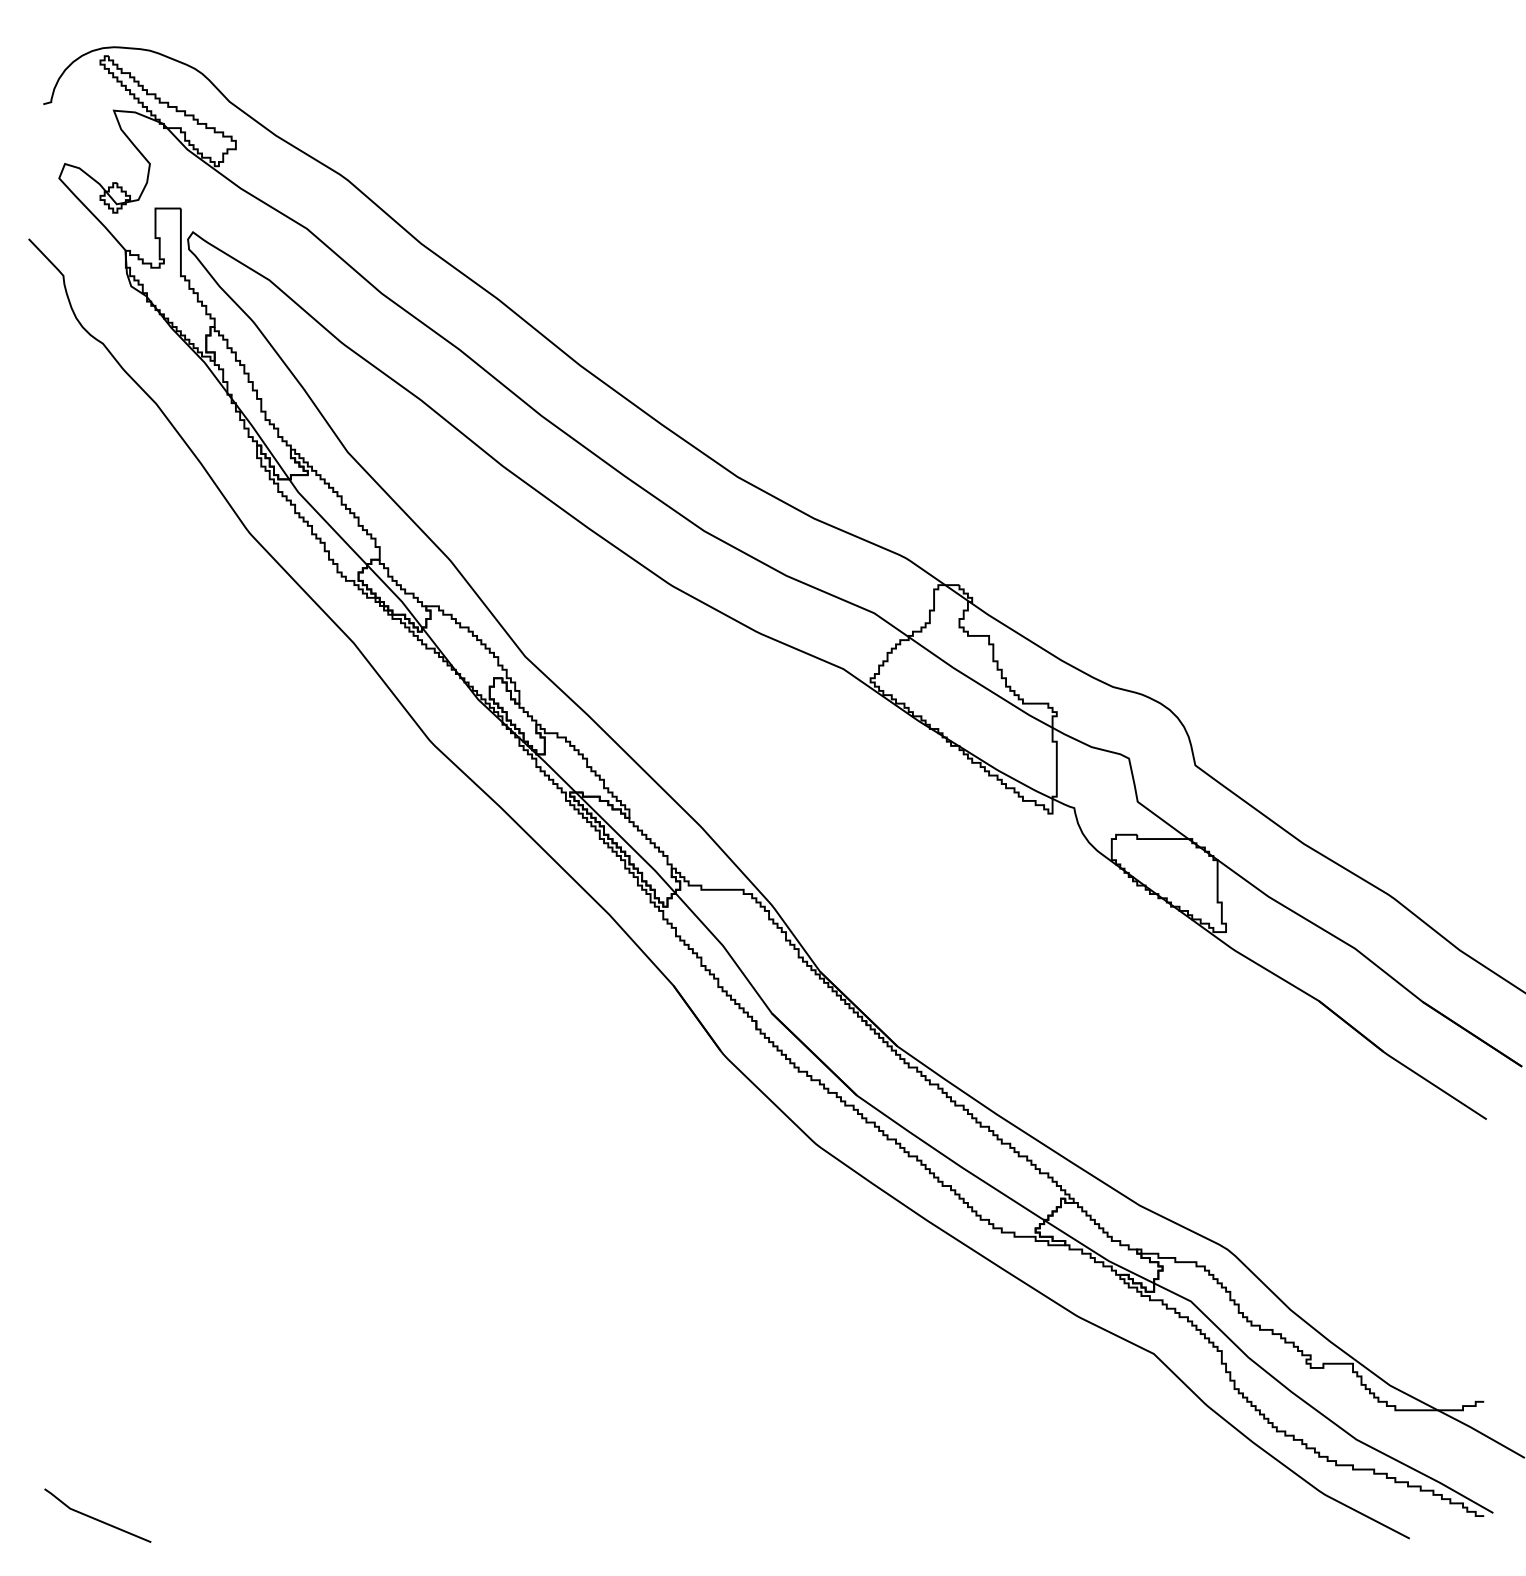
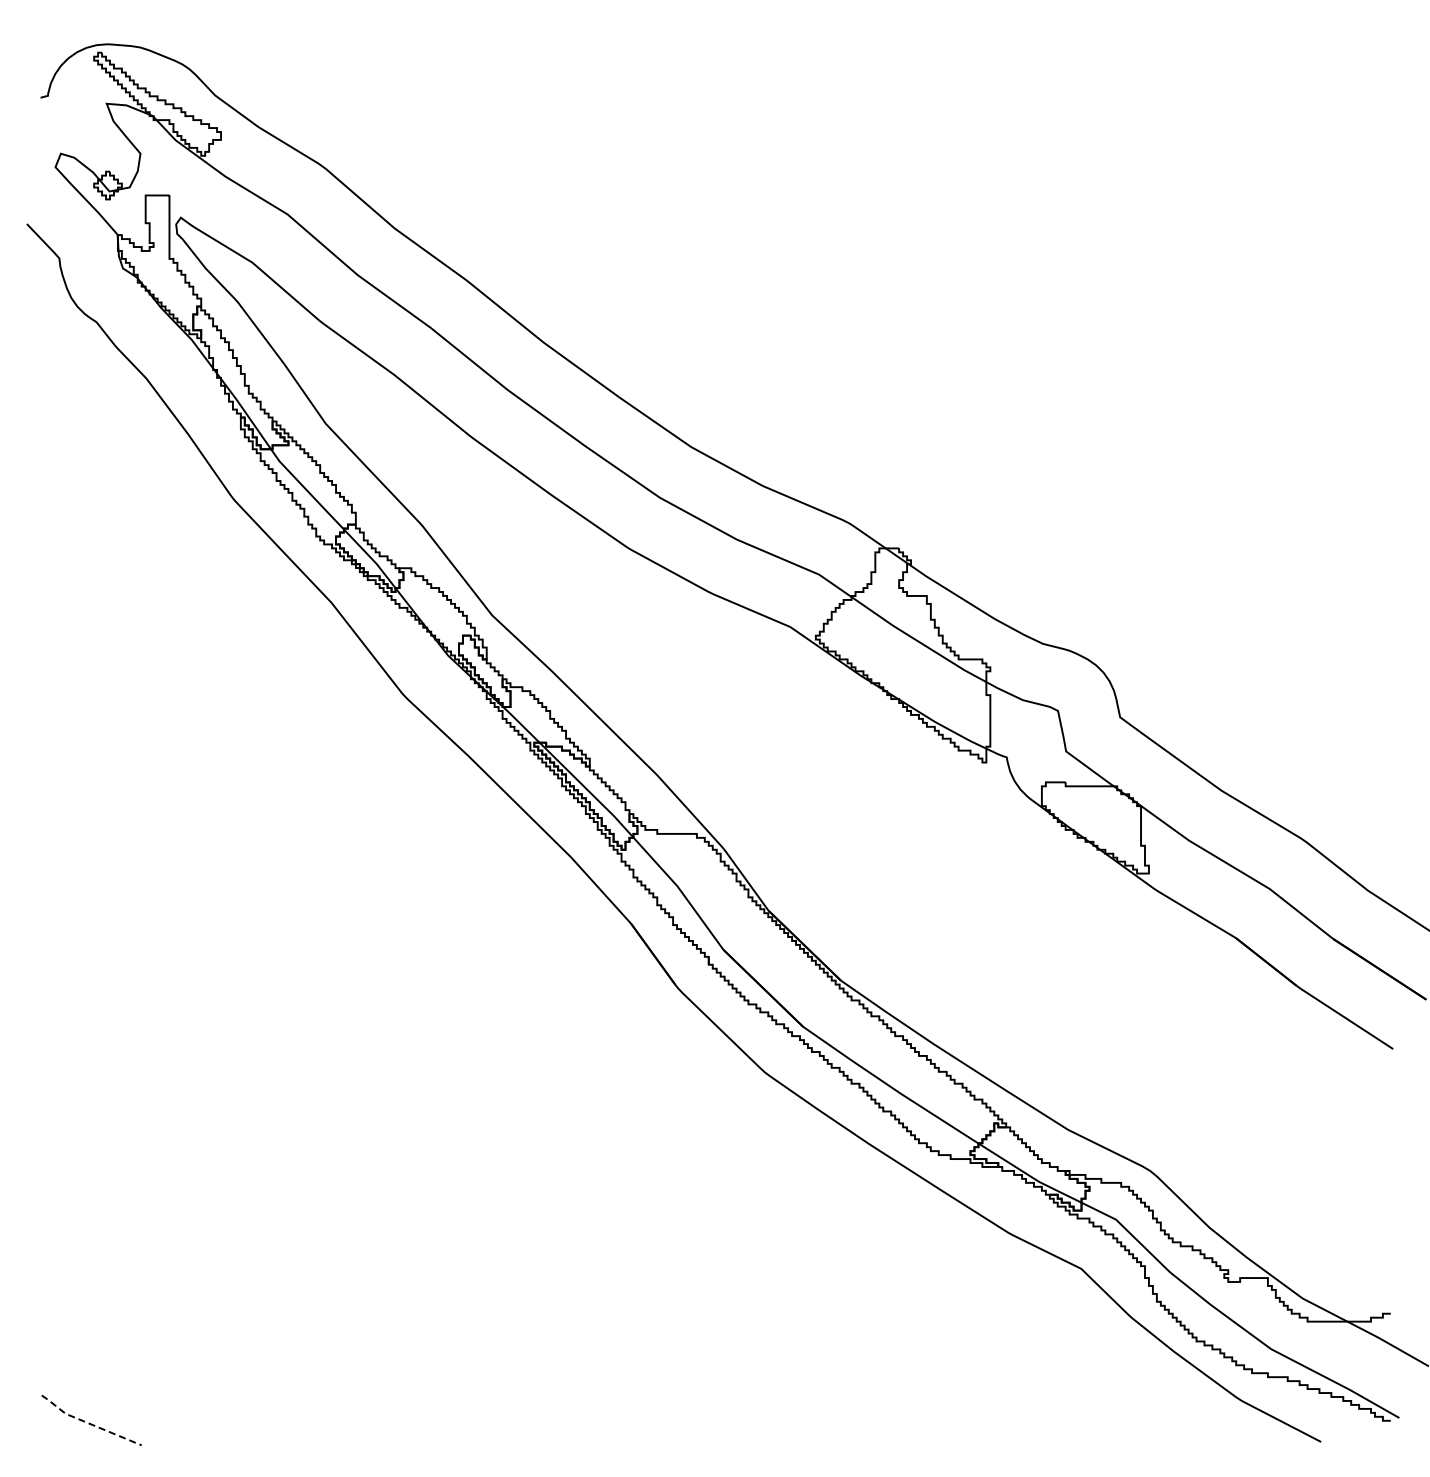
line: (94, 1518) -> (88, 1423), solid -> dashed

